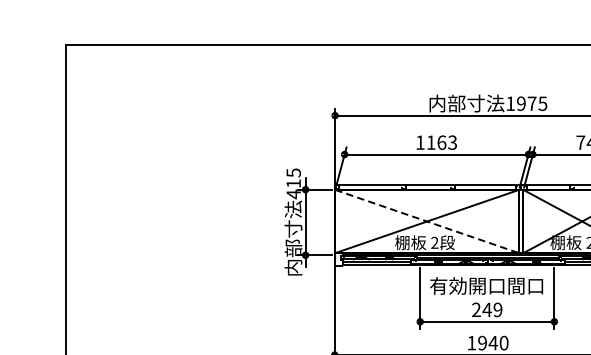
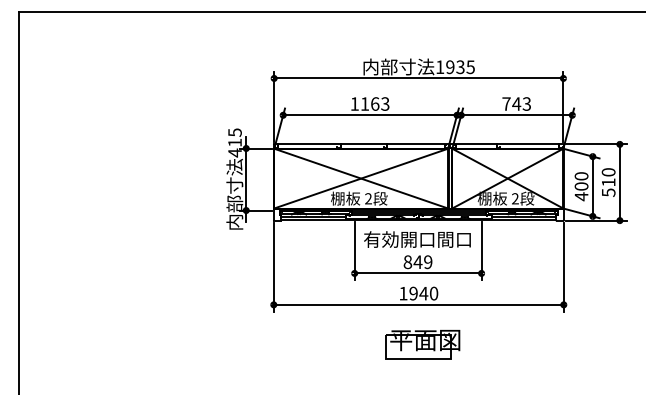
text: (532, 104) -> (460, 67), 1975 -> 1935
line: (427, 221) -> (361, 178), dashed -> solid
text: (476, 310) -> (407, 262), 249 -> 849

